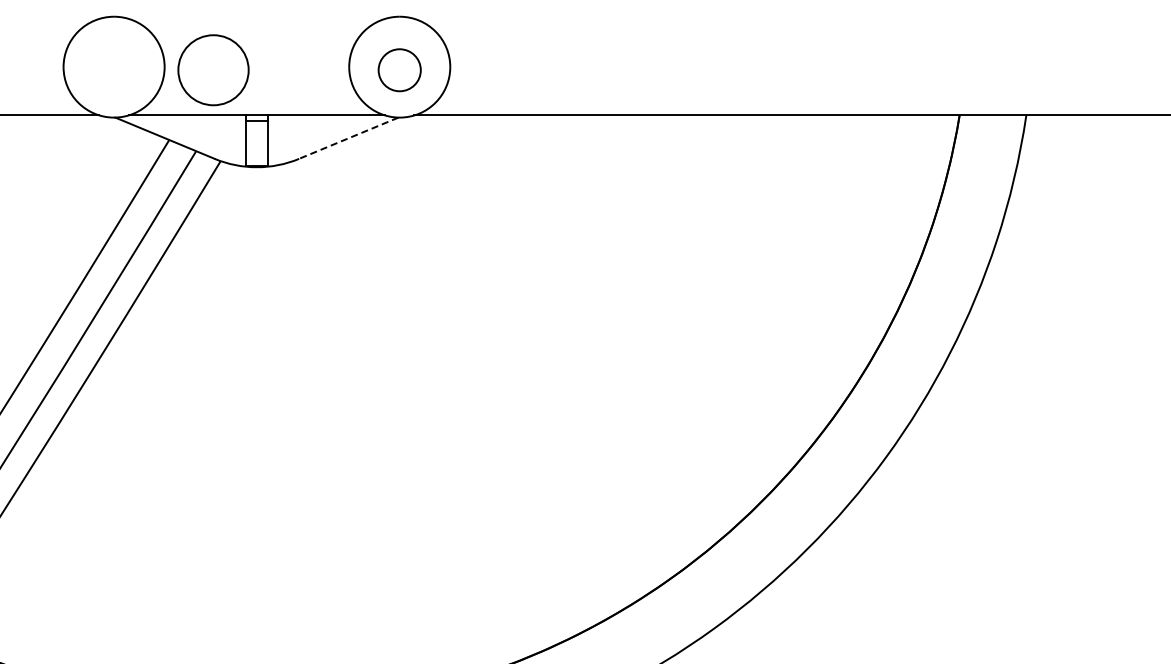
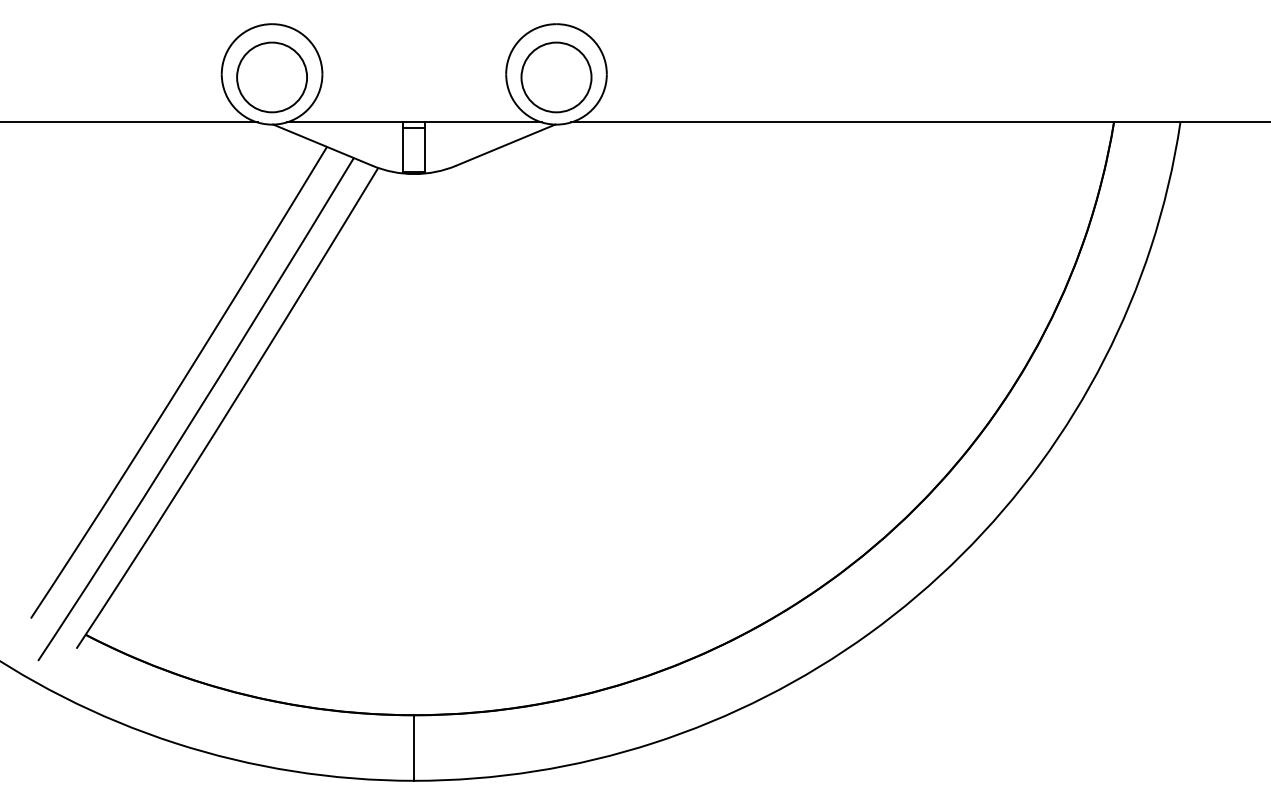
part: (212, 70) -> (271, 77), moved
part: (399, 70) -> (556, 77), size x1.67
line: (348, 138) -> (505, 145), dashed -> solid

